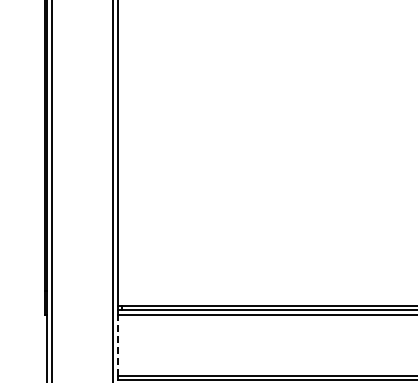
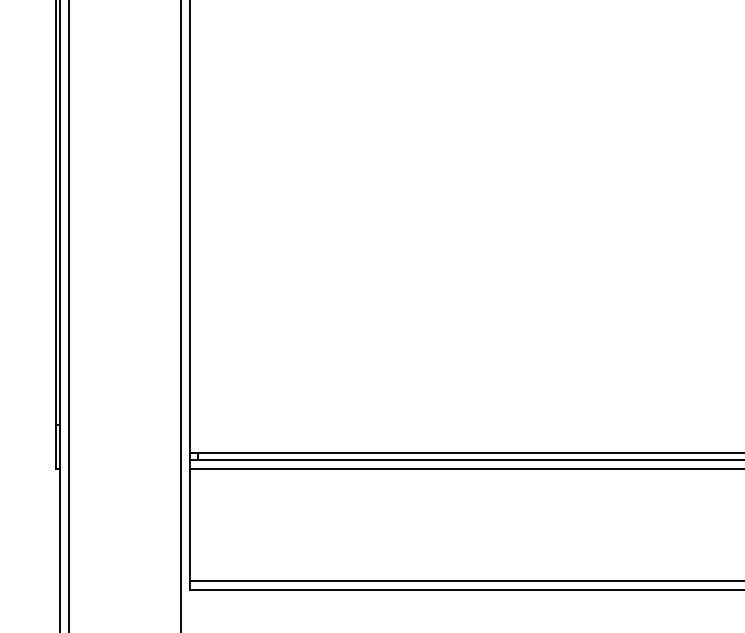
line: (117, 344) -> (189, 523), dashed -> solid

